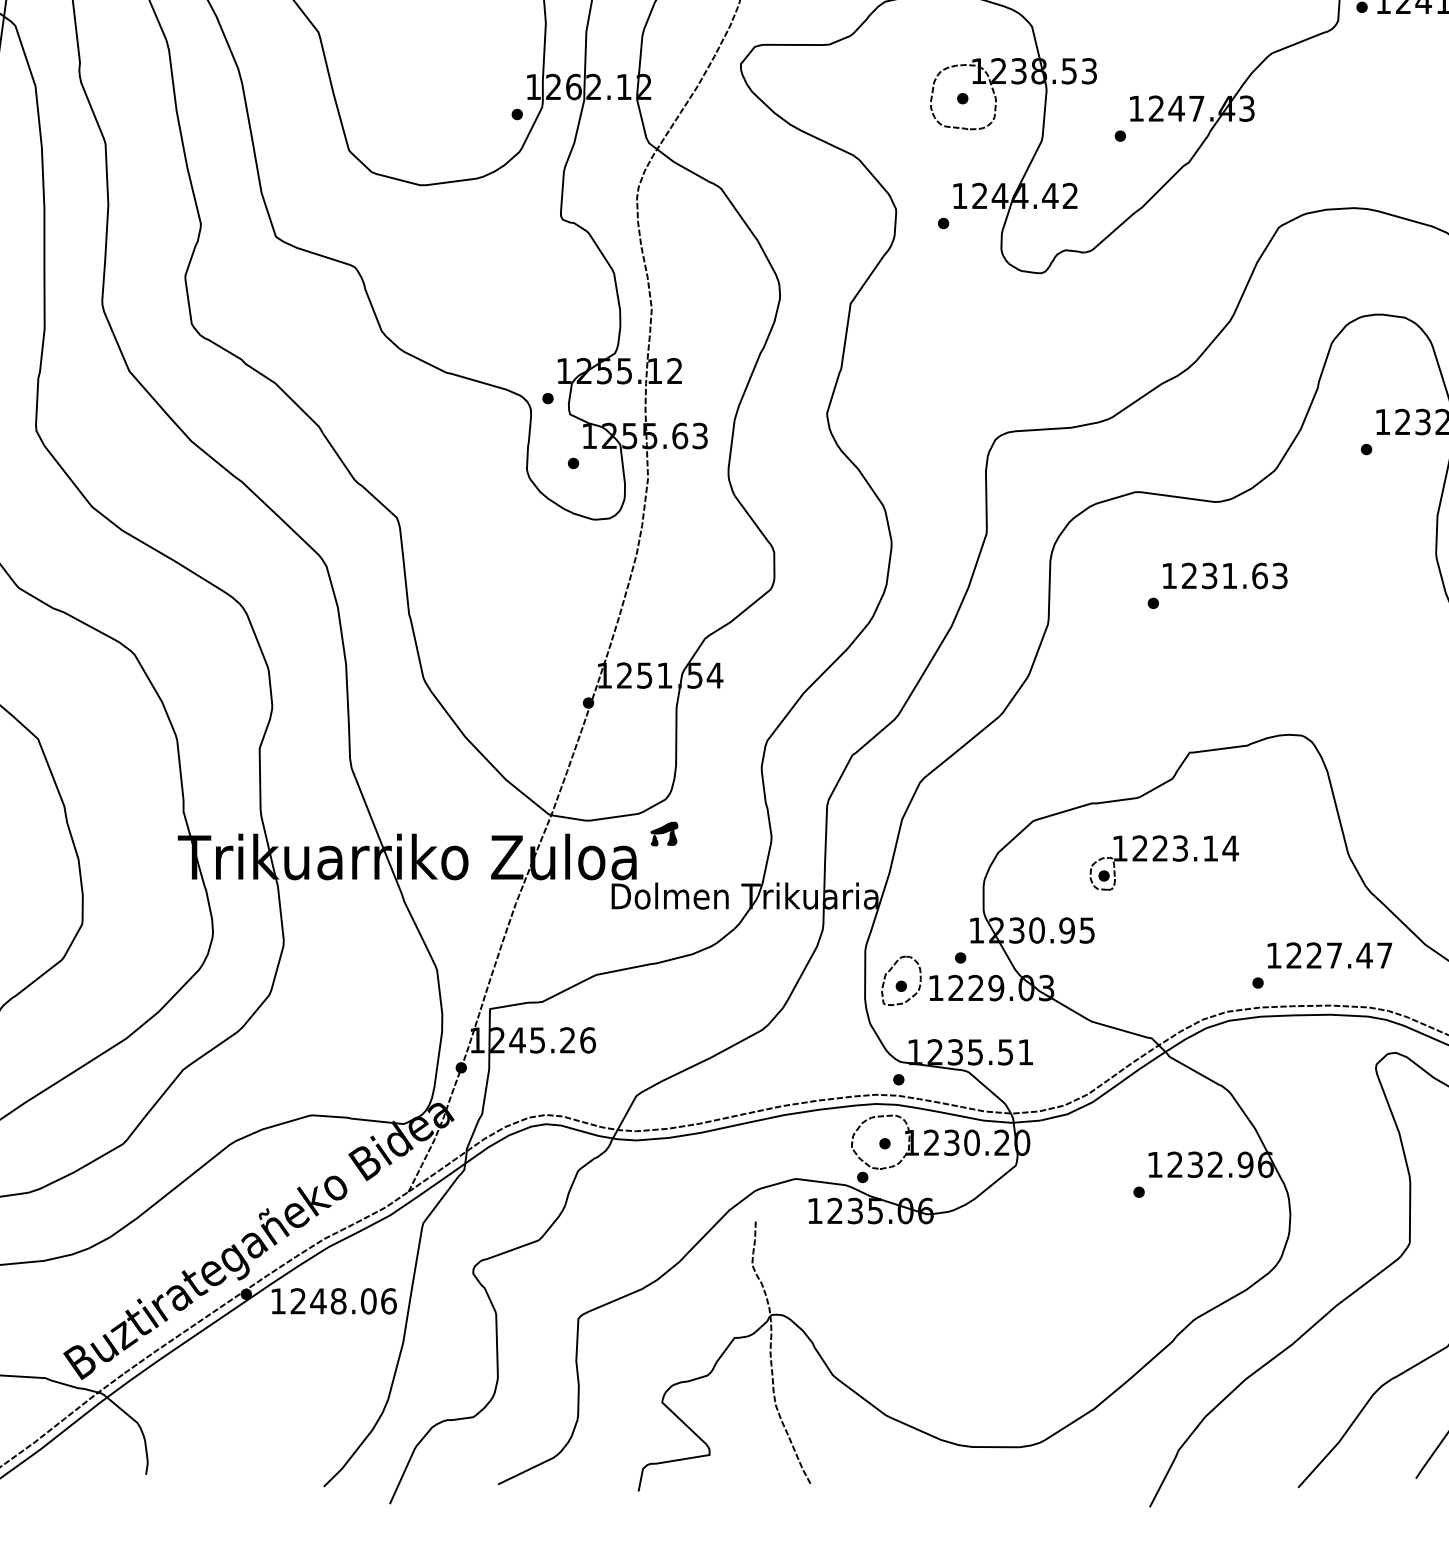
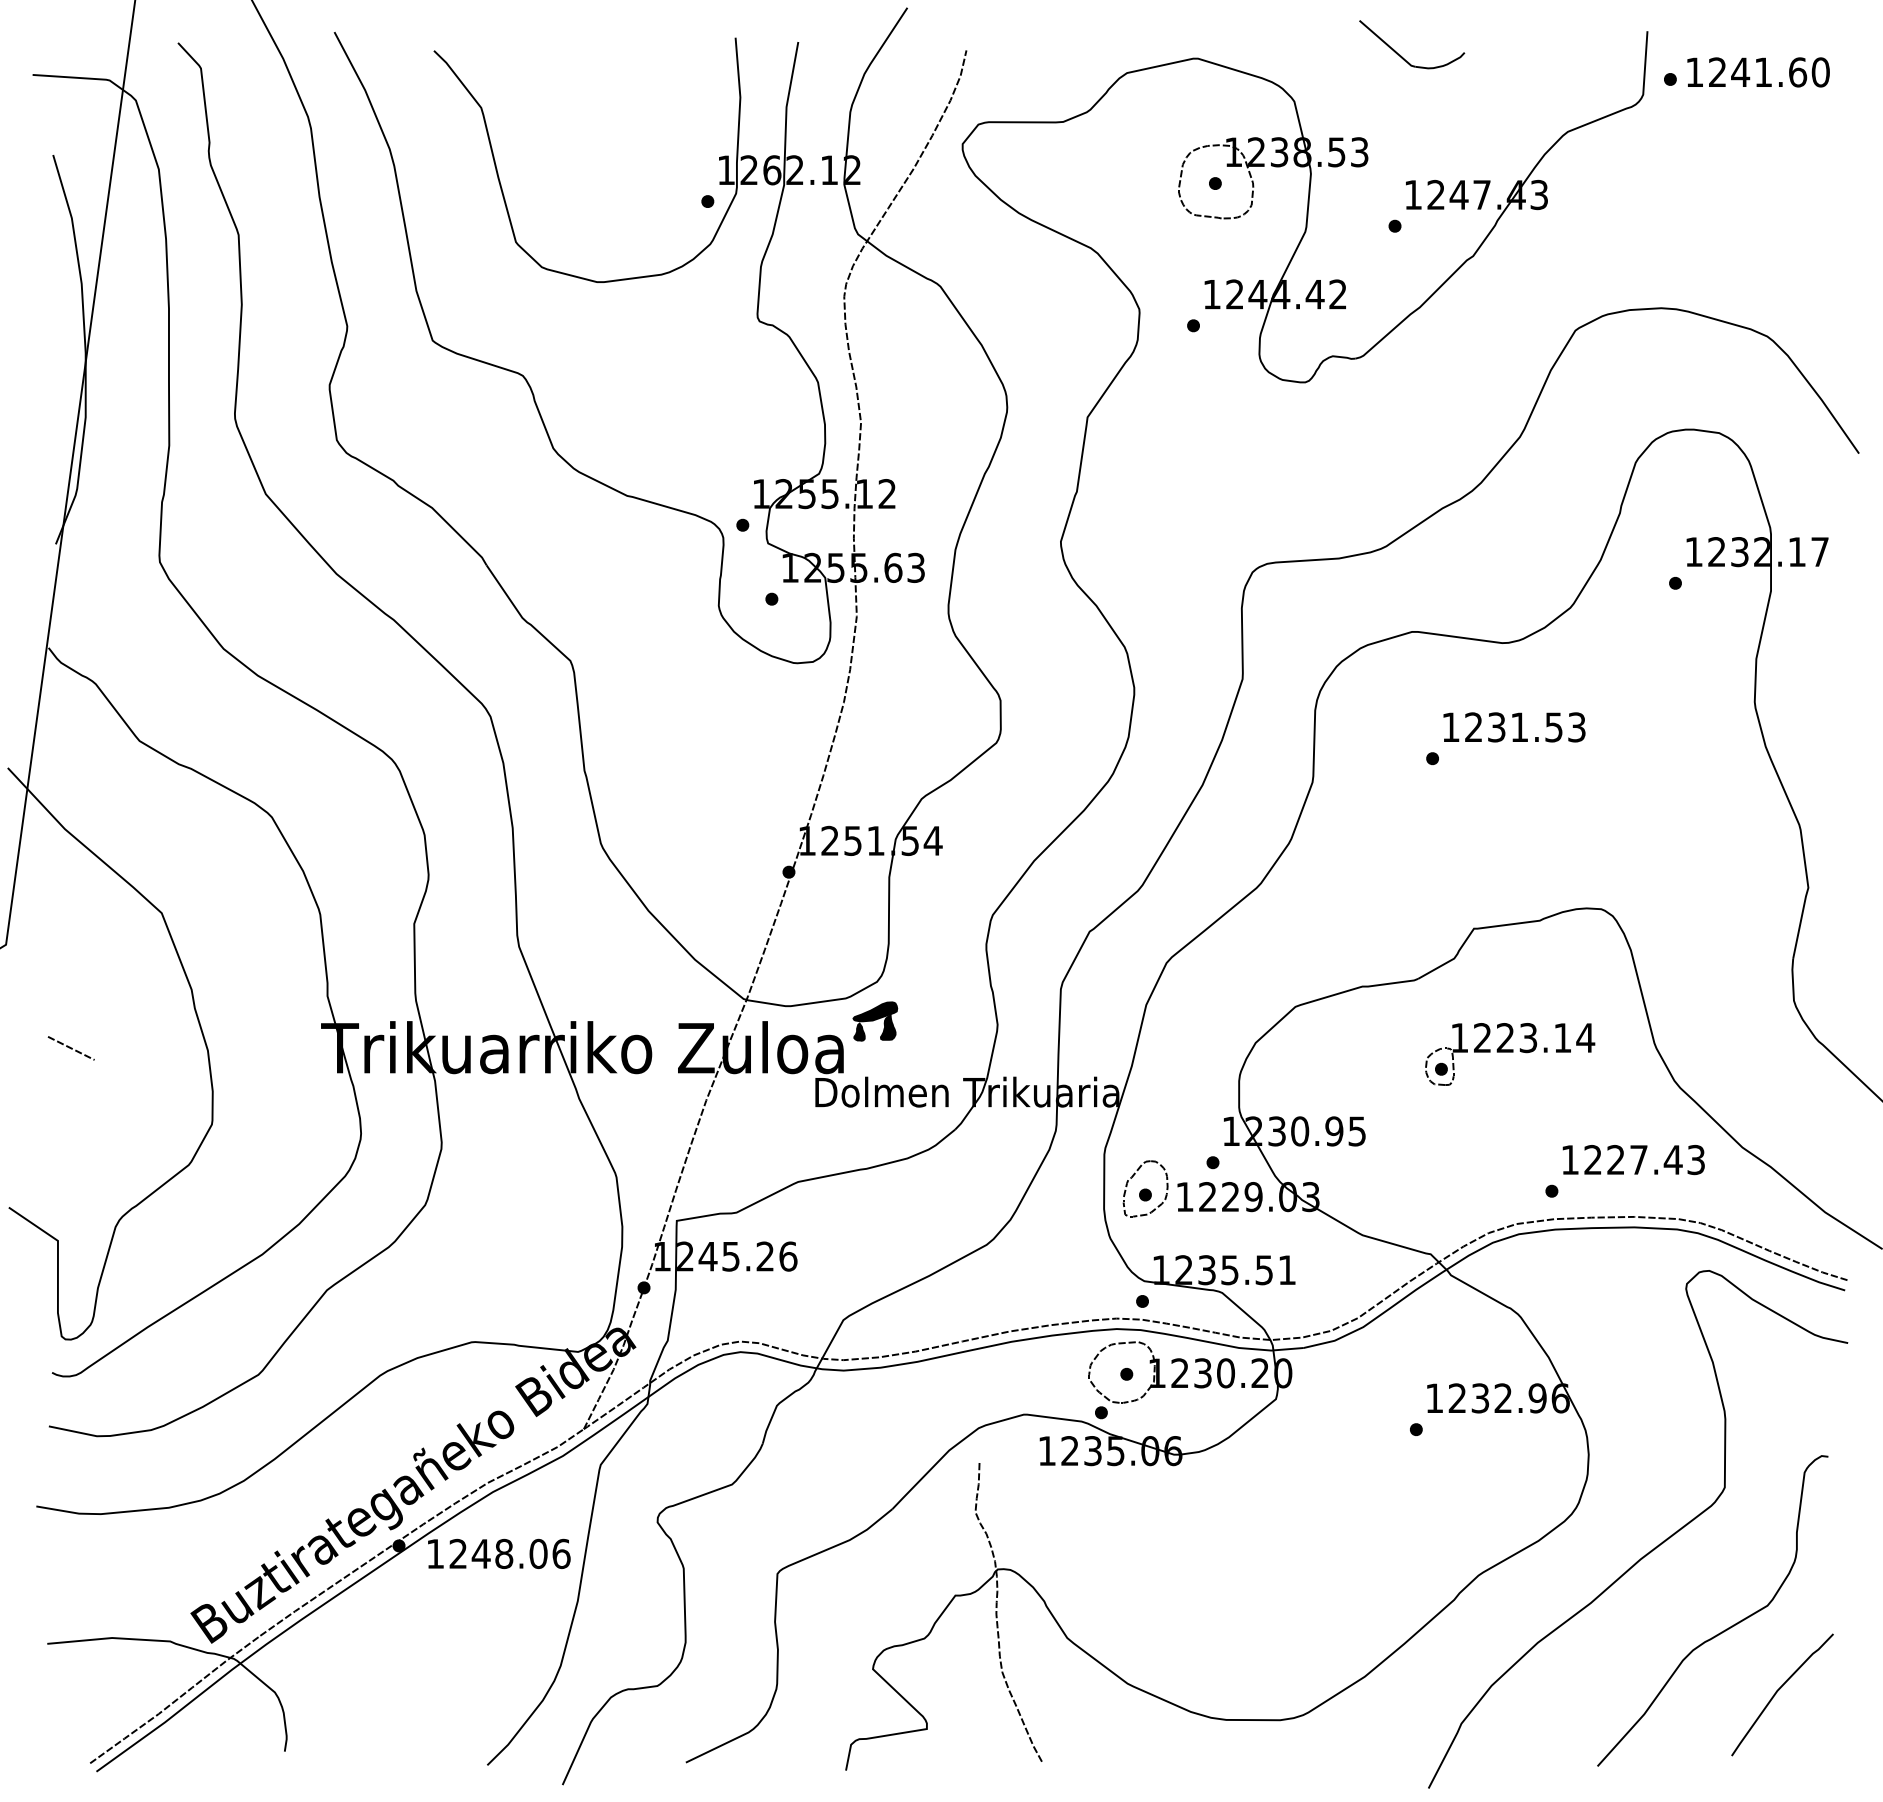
text: (1260, 576) -> (1554, 727), 1231.63 -> 1231.53
part: (664, 834) -> (875, 1021), size x1.43
part: (1164, 863) -> (1510, 1054), moved
text: (1384, 955) -> (1695, 1159), 1227.47 -> 1227.43

